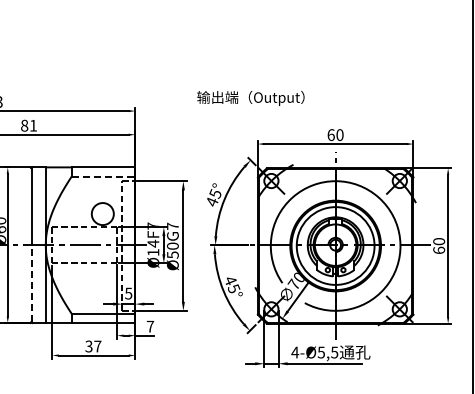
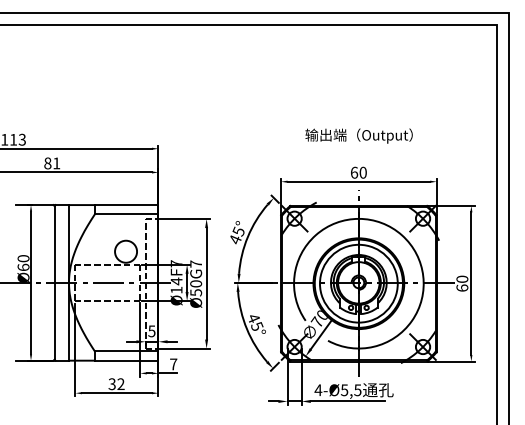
text: (250, 97) -> (358, 135), moved
line: (103, 176) -> (126, 214), dashed -> solid
line: (31, 283) -> (54, 321), dashed -> solid
text: (97, 345) -> (120, 383), 37 -> 32

